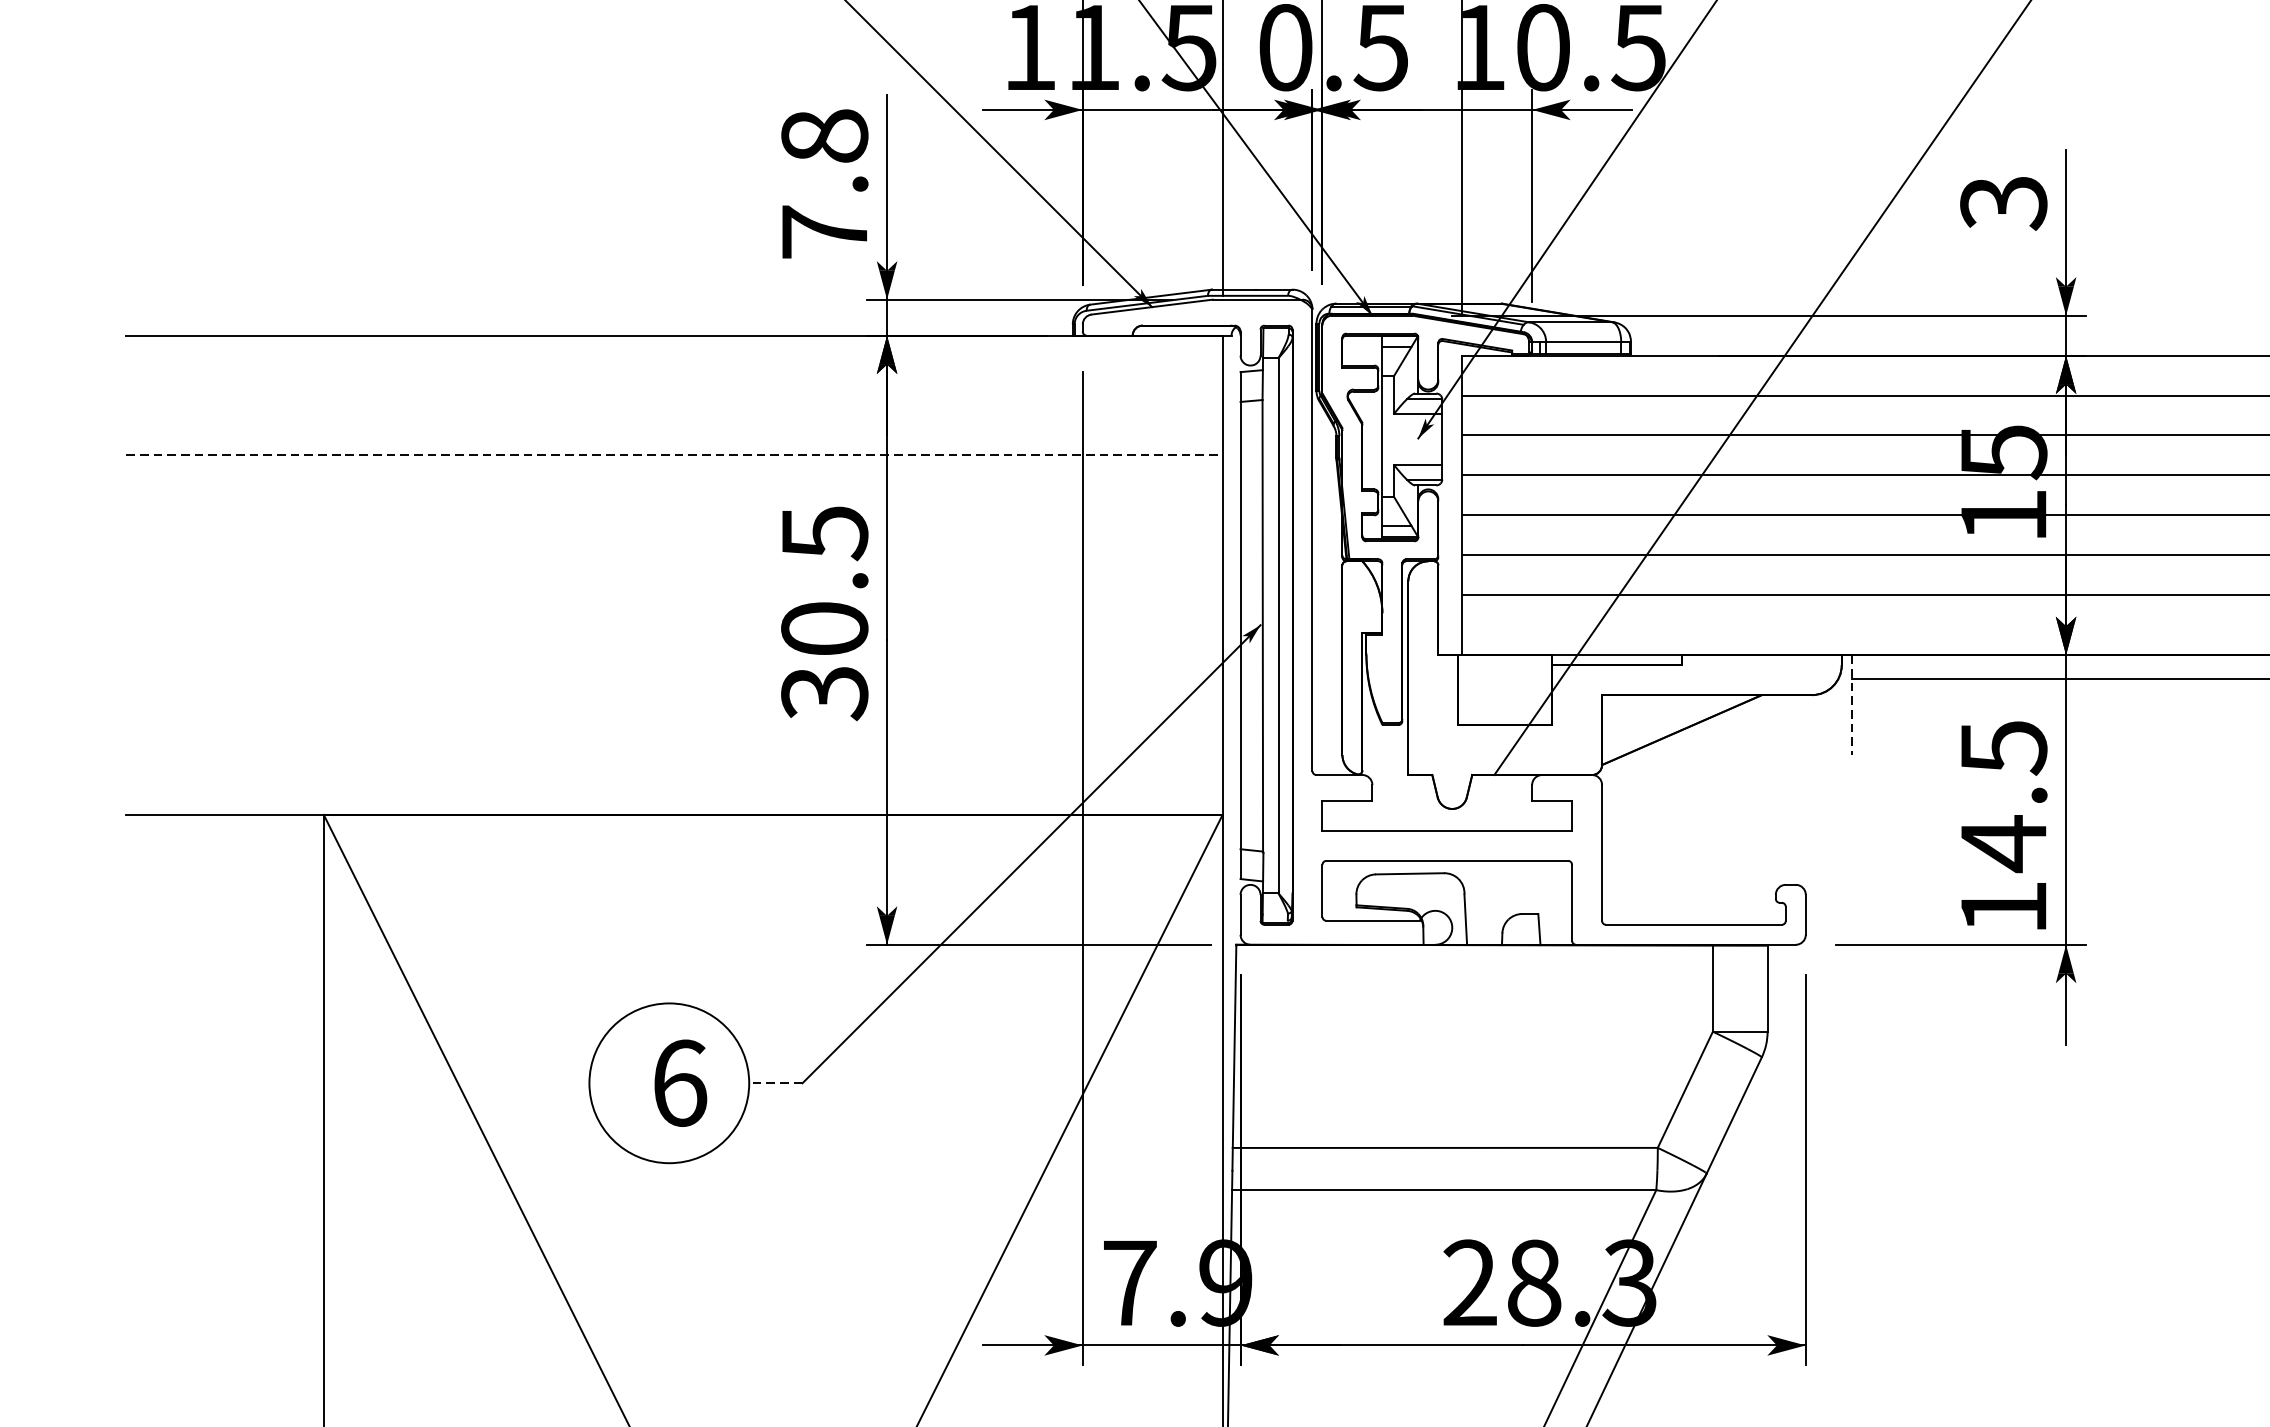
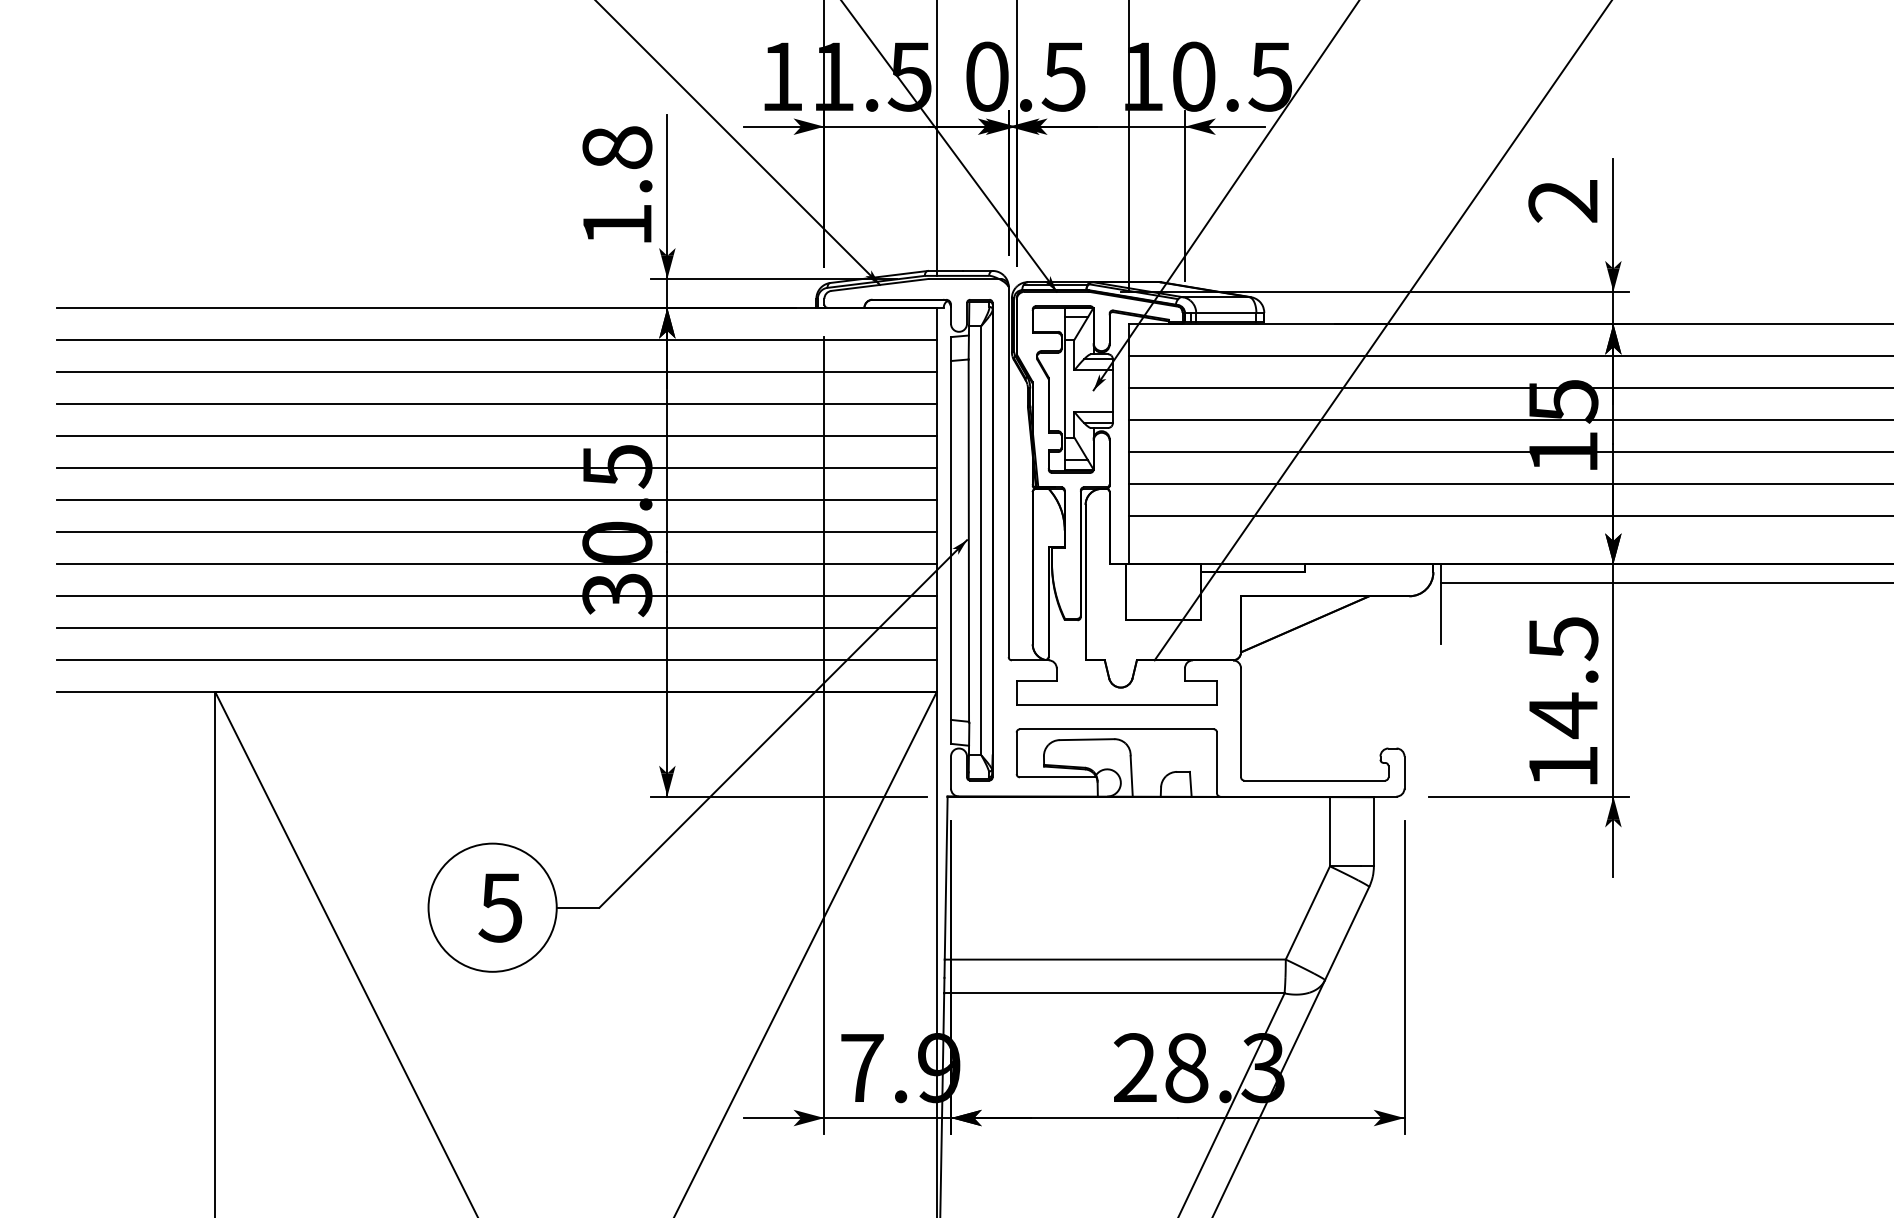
text: (2003, 203) -> (1563, 201), 3 -> 2
text: (824, 231) -> (617, 224), 7.8 -> 1.8
line: (674, 375) -> (496, 339), added
line: (674, 414) -> (496, 371), added
line: (674, 454) -> (496, 403), dashed -> solid
line: (674, 496) -> (496, 436), added
line: (674, 535) -> (496, 468), added
line: (674, 575) -> (496, 500), added
line: (674, 615) -> (496, 532), added
line: (674, 655) -> (496, 564), added
line: (674, 695) -> (496, 596), added
line: (1851, 705) -> (1441, 604), dashed -> solid
line: (674, 735) -> (496, 628), added
line: (674, 775) -> (496, 660), added
text: (679, 1083) -> (500, 907), 6 -> 5
line: (775, 1083) -> (577, 907), dashed -> solid

